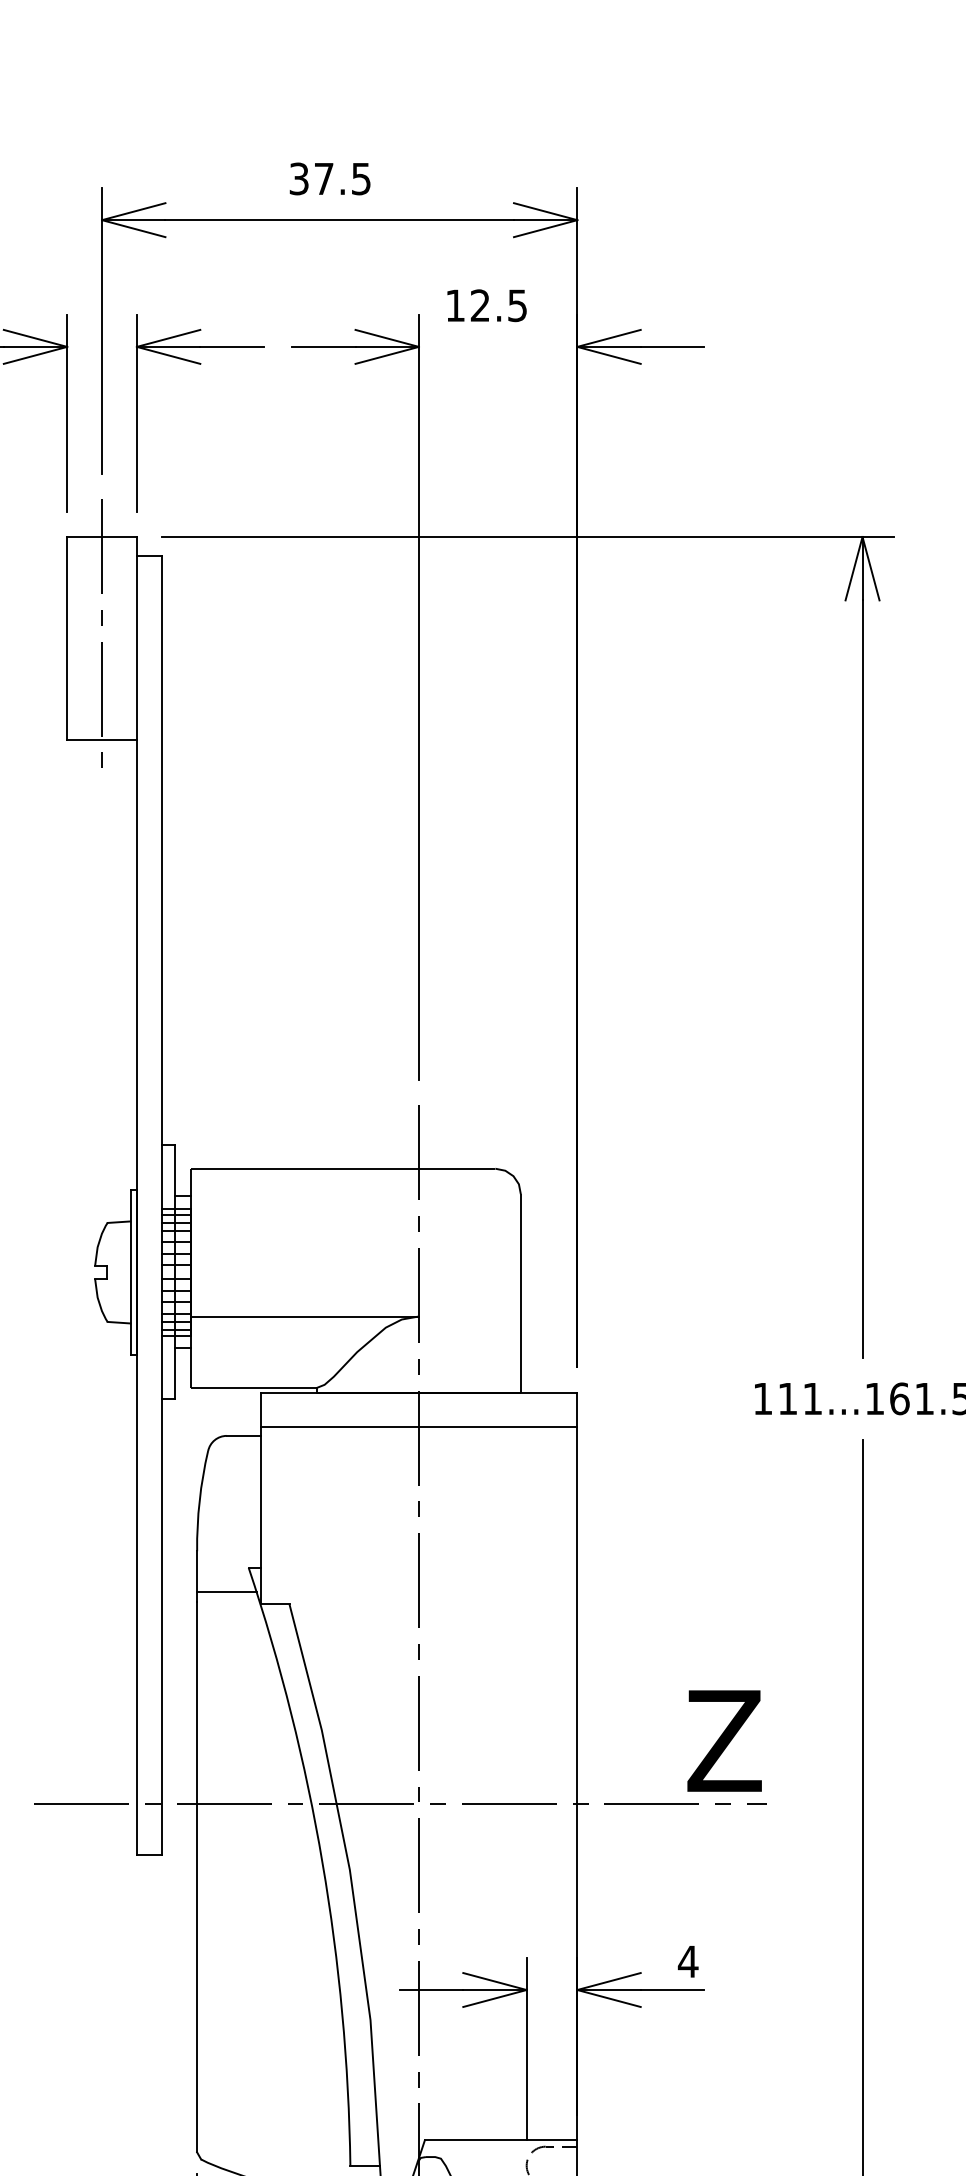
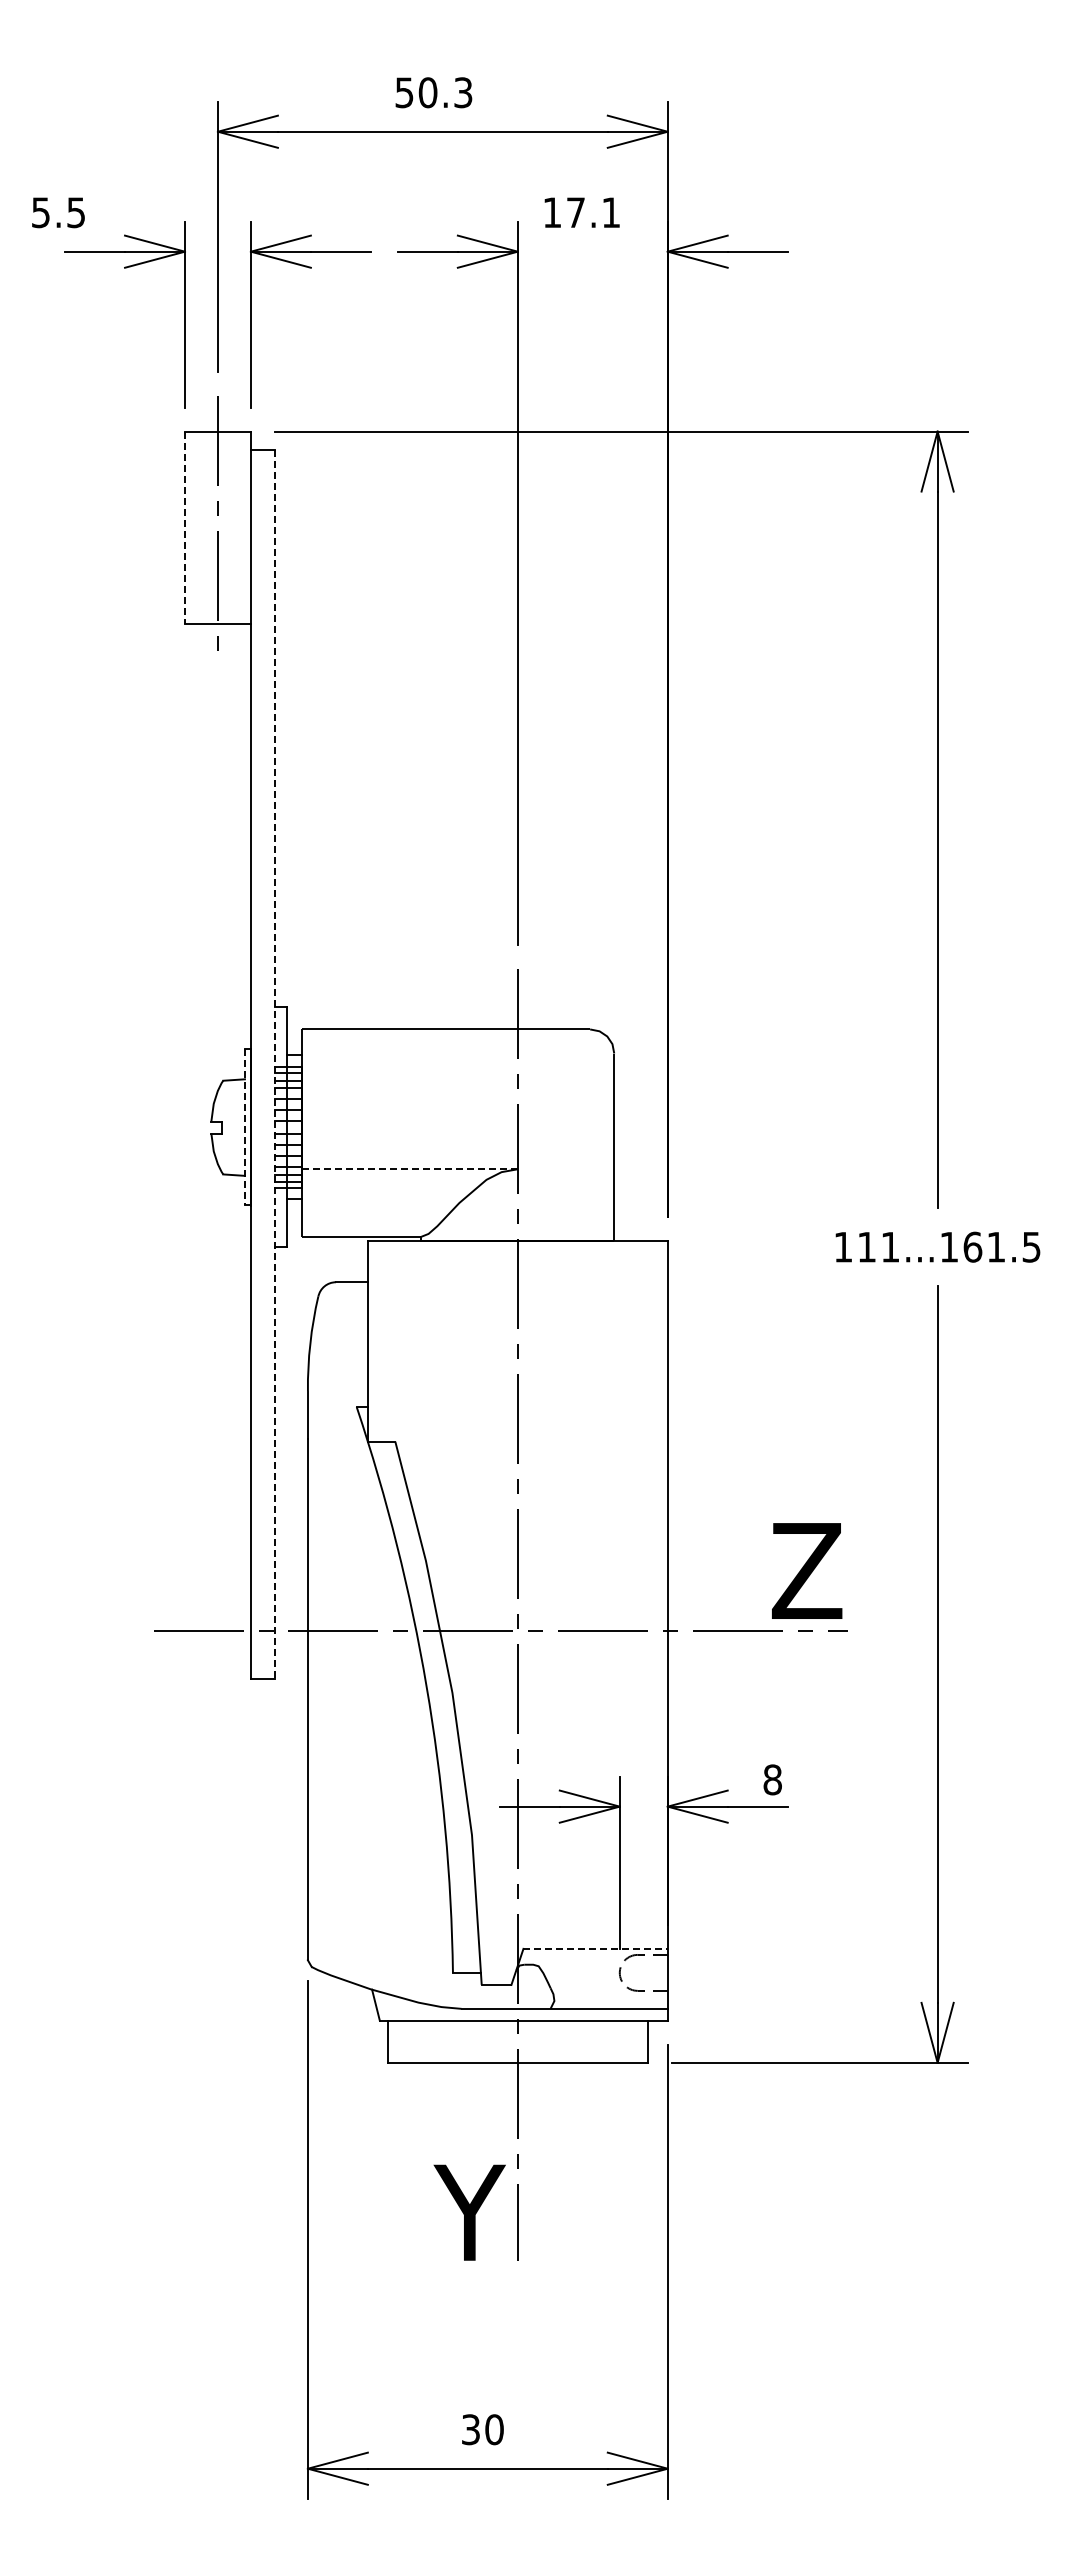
text: (330, 178) -> (434, 92), 37.5 -> 50.3
text: (498, 305) -> (593, 212), 12.5 -> 17.1
line: (66, 638) -> (184, 527), solid -> dashed
line: (161, 1205) -> (274, 1064), solid -> dashed
line: (130, 1272) -> (244, 1127), solid -> dashed
line: (305, 1316) -> (410, 1169), solid -> dashed
line: (418, 1426) -> (517, 1273), removed
line: (226, 1591) -> (335, 1429), removed
text: (688, 1961) -> (772, 1779), 4 -> 8
line: (502, 2139) -> (596, 1948), solid -> dashed

